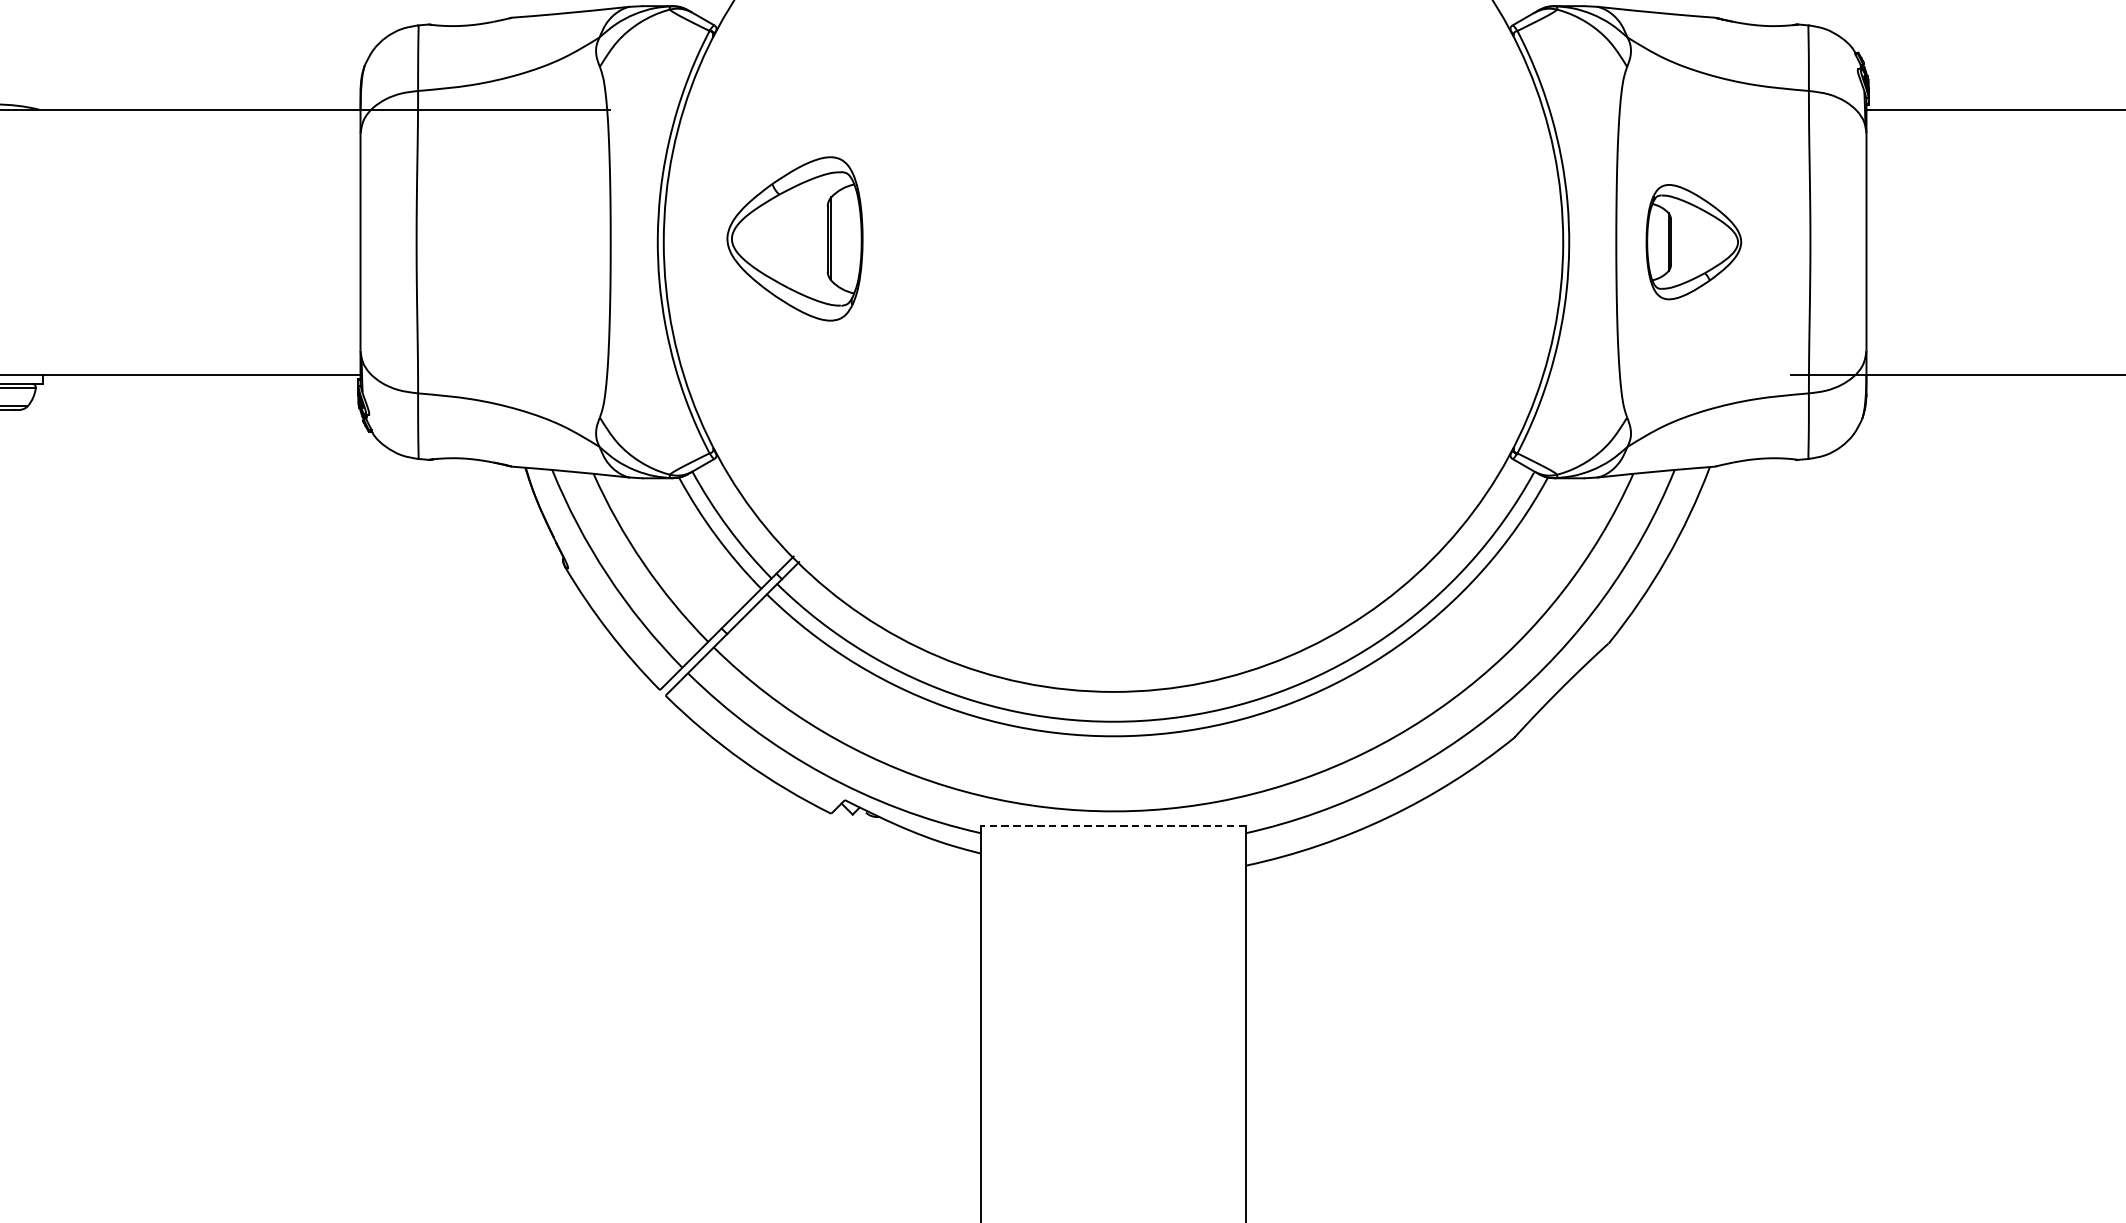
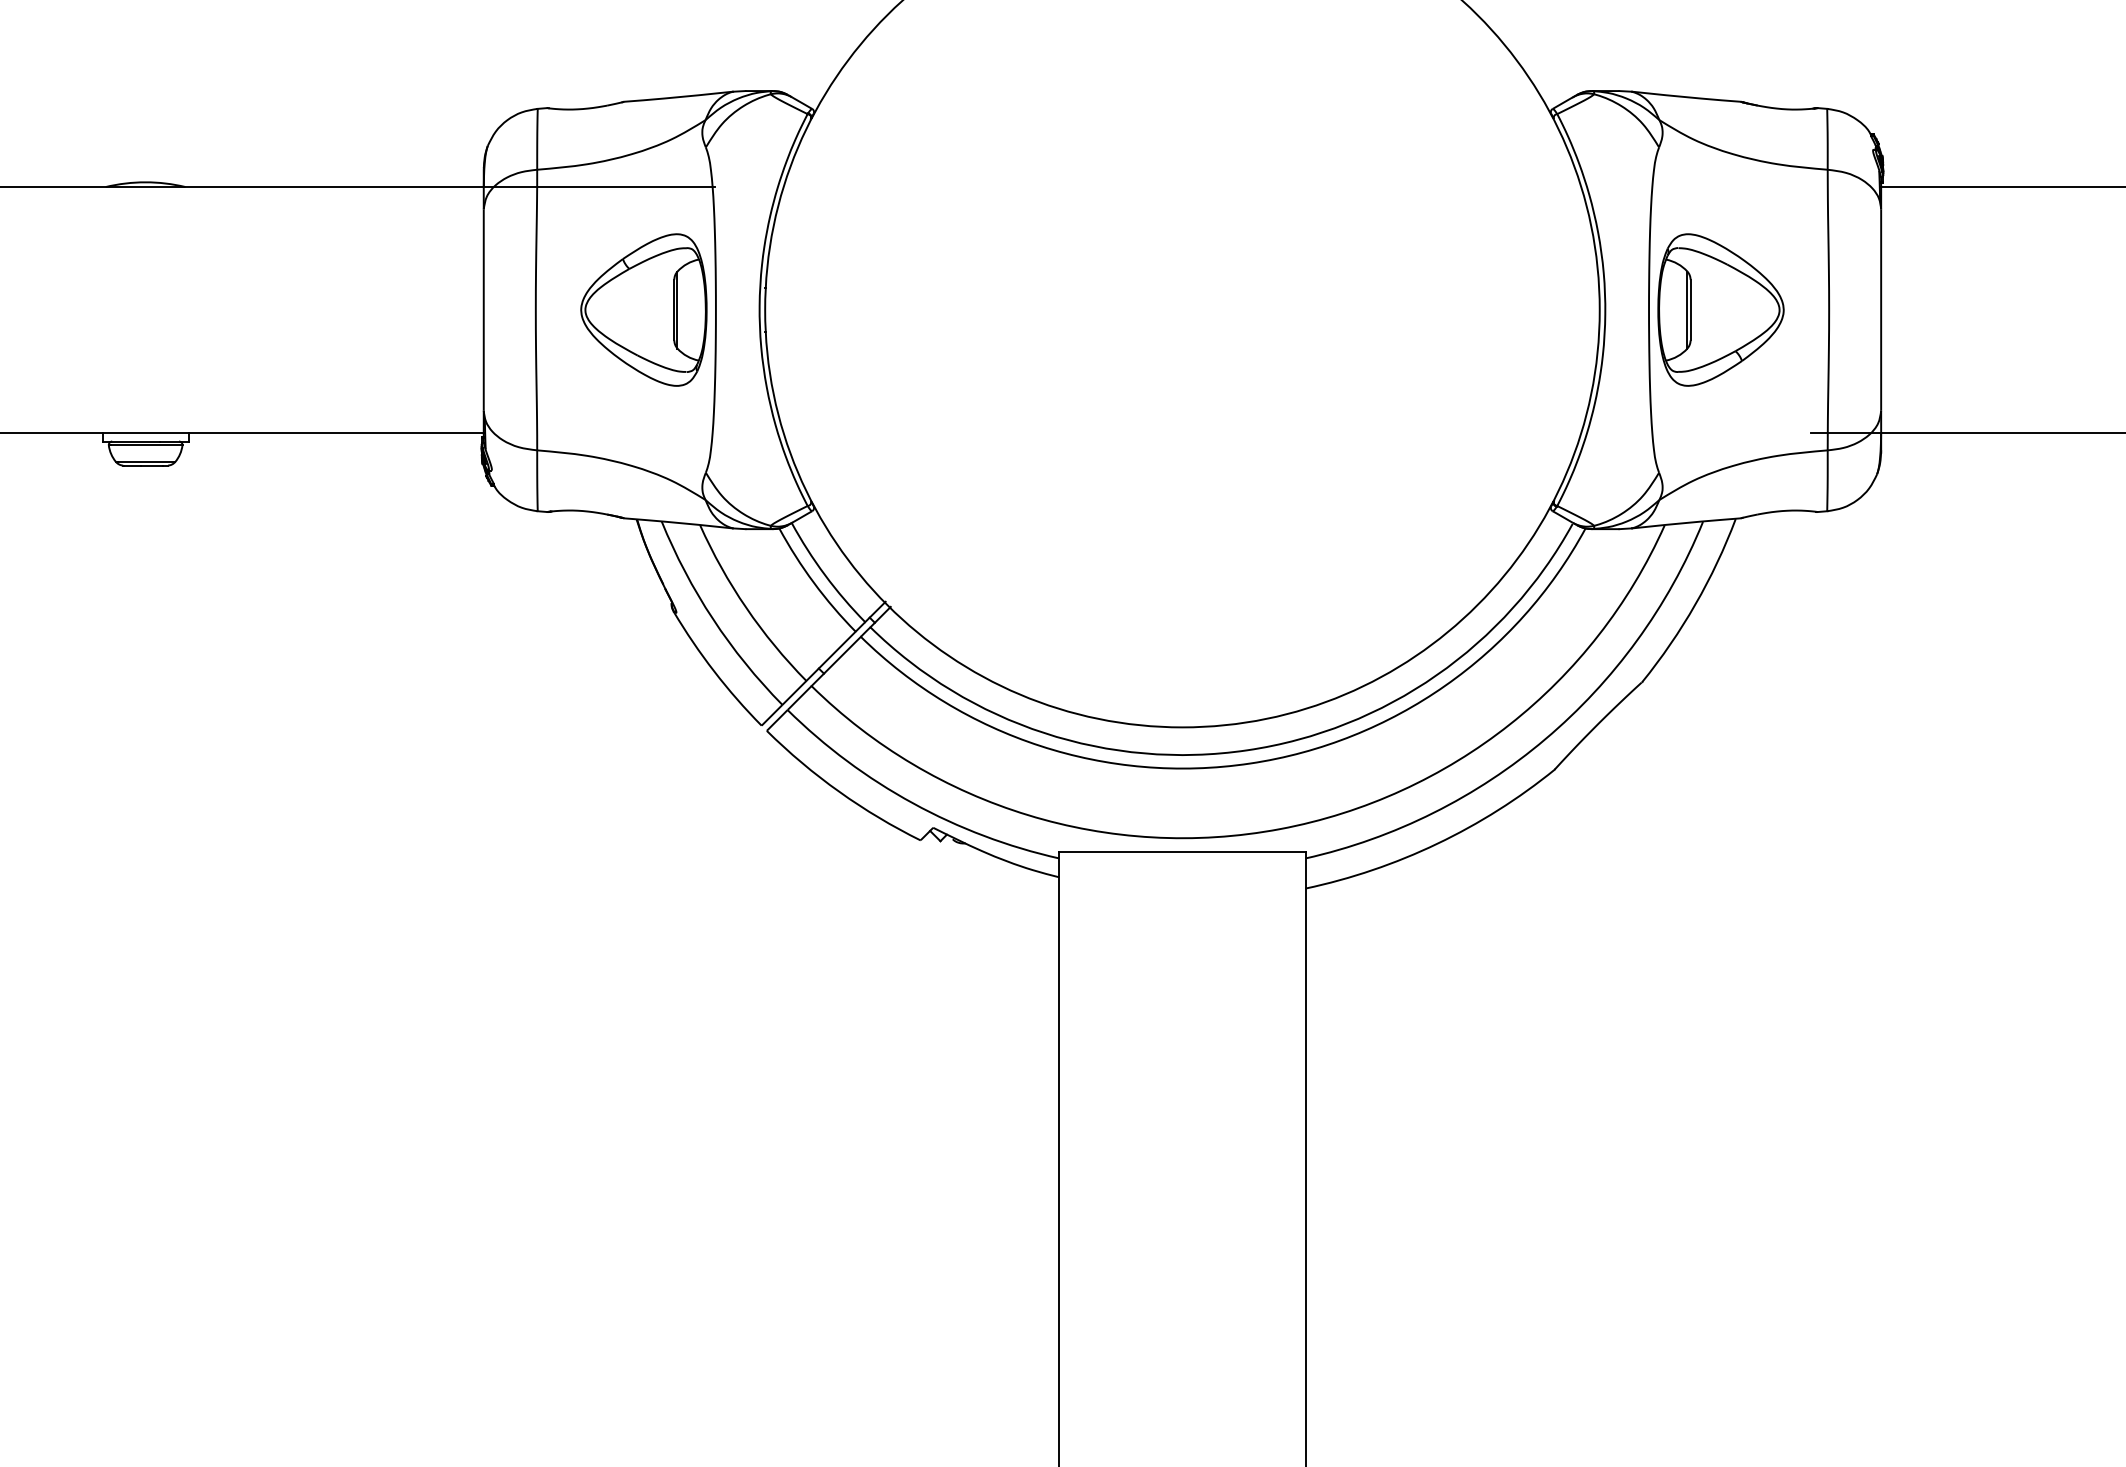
part: (794, 238) -> (643, 309), moved
part: (1693, 241) -> (1720, 309), size x1.43
line: (1112, 825) -> (1181, 851), dashed -> solid

